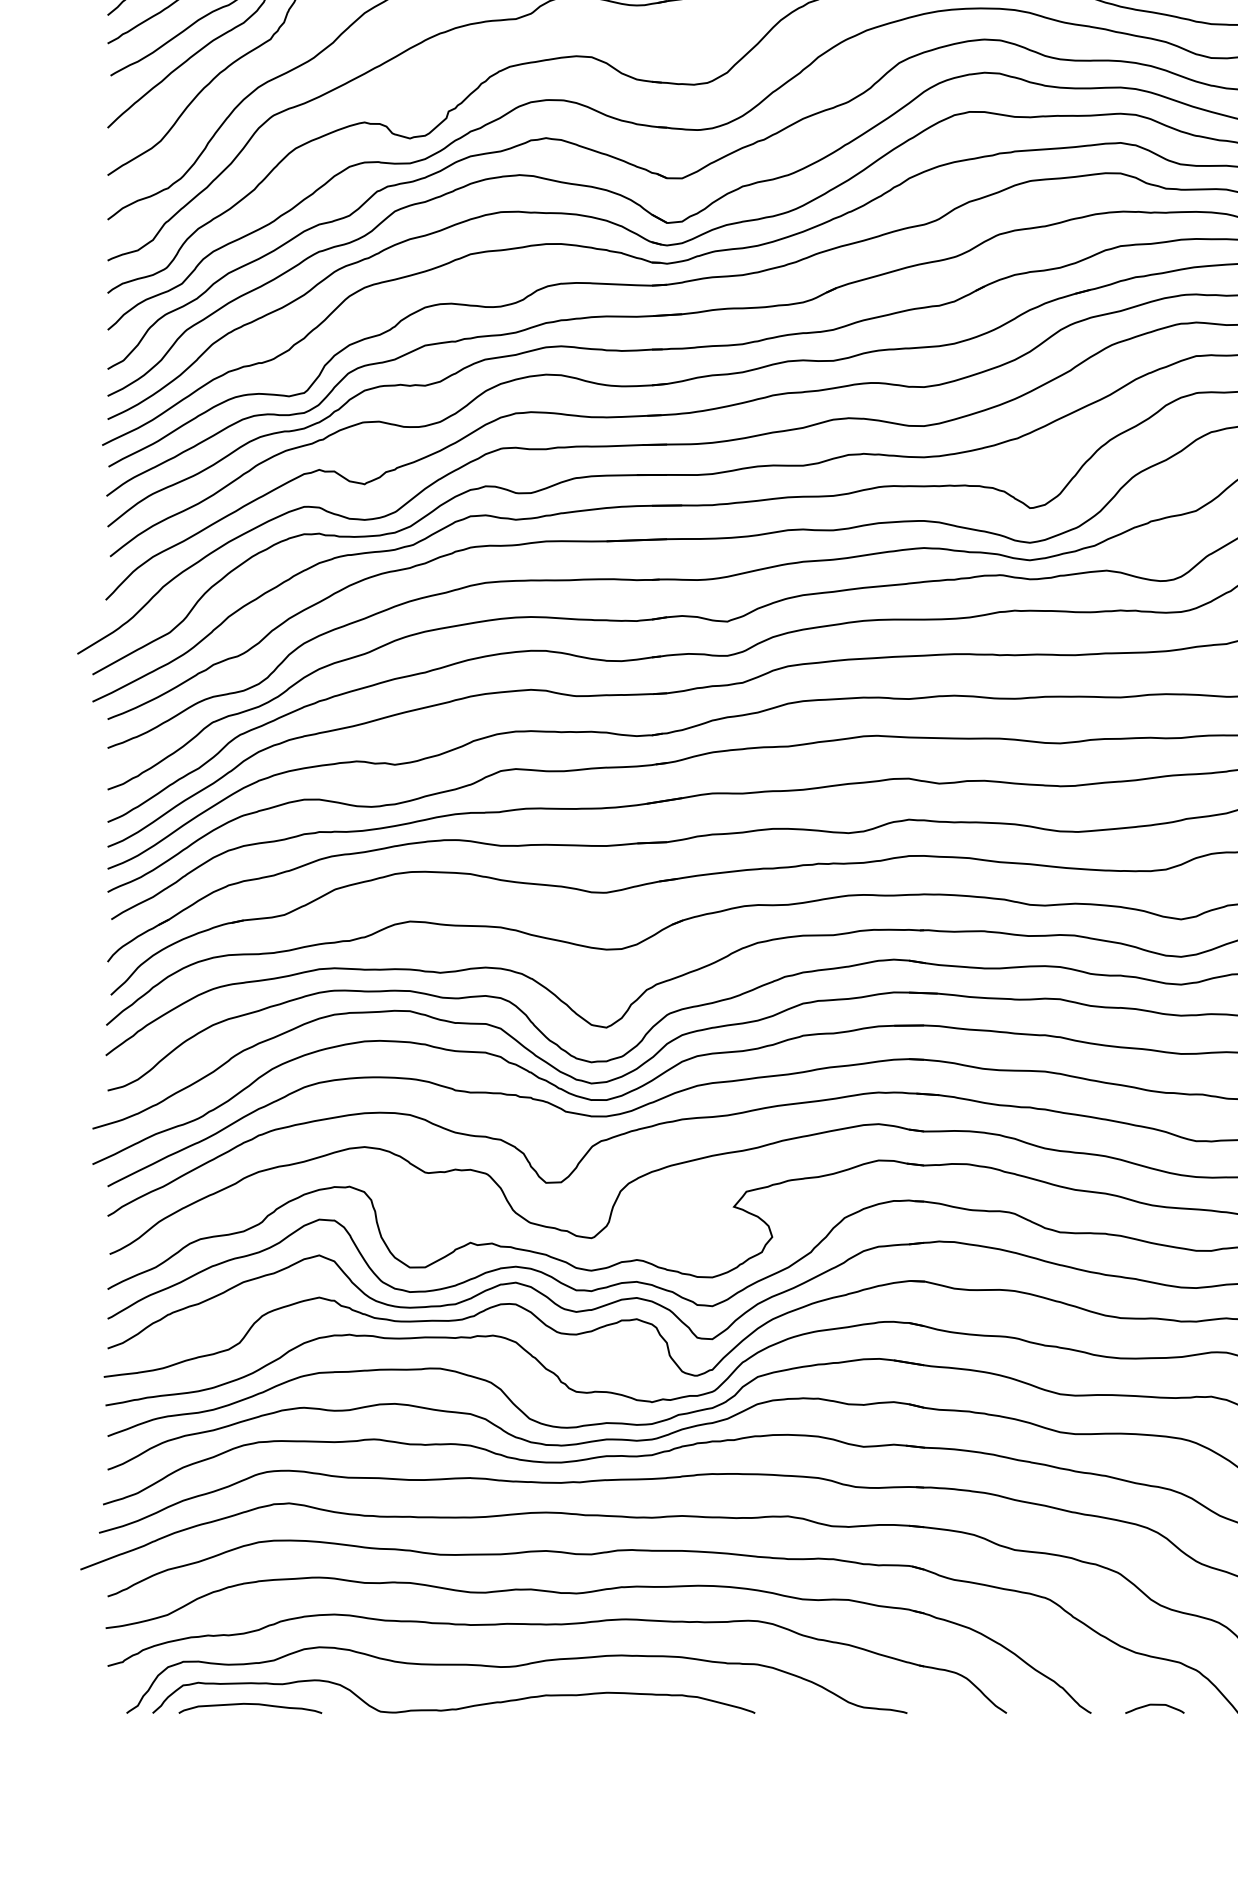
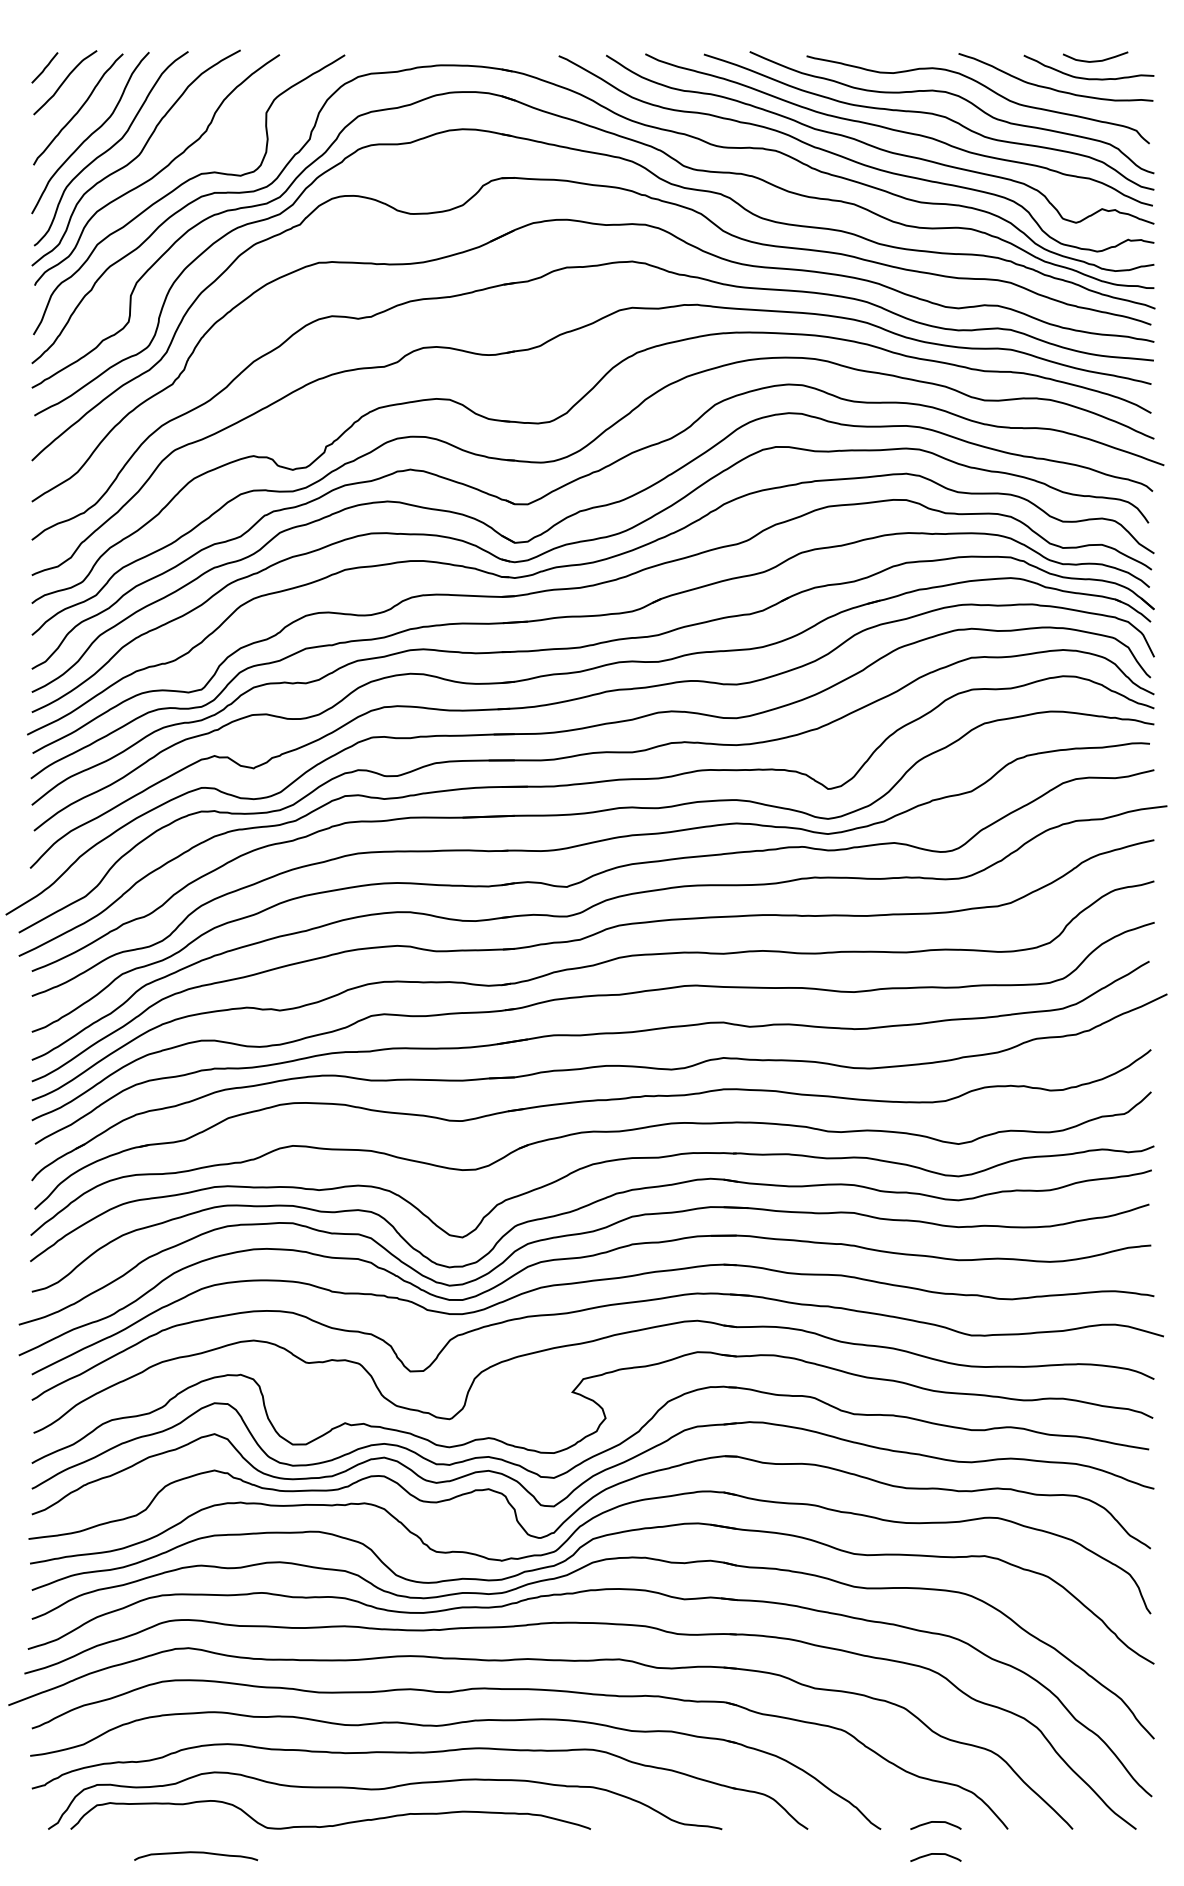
curve: (250, 1705) -> (196, 1853), moved
curve: (1154, 1742) -> (935, 1854), added

